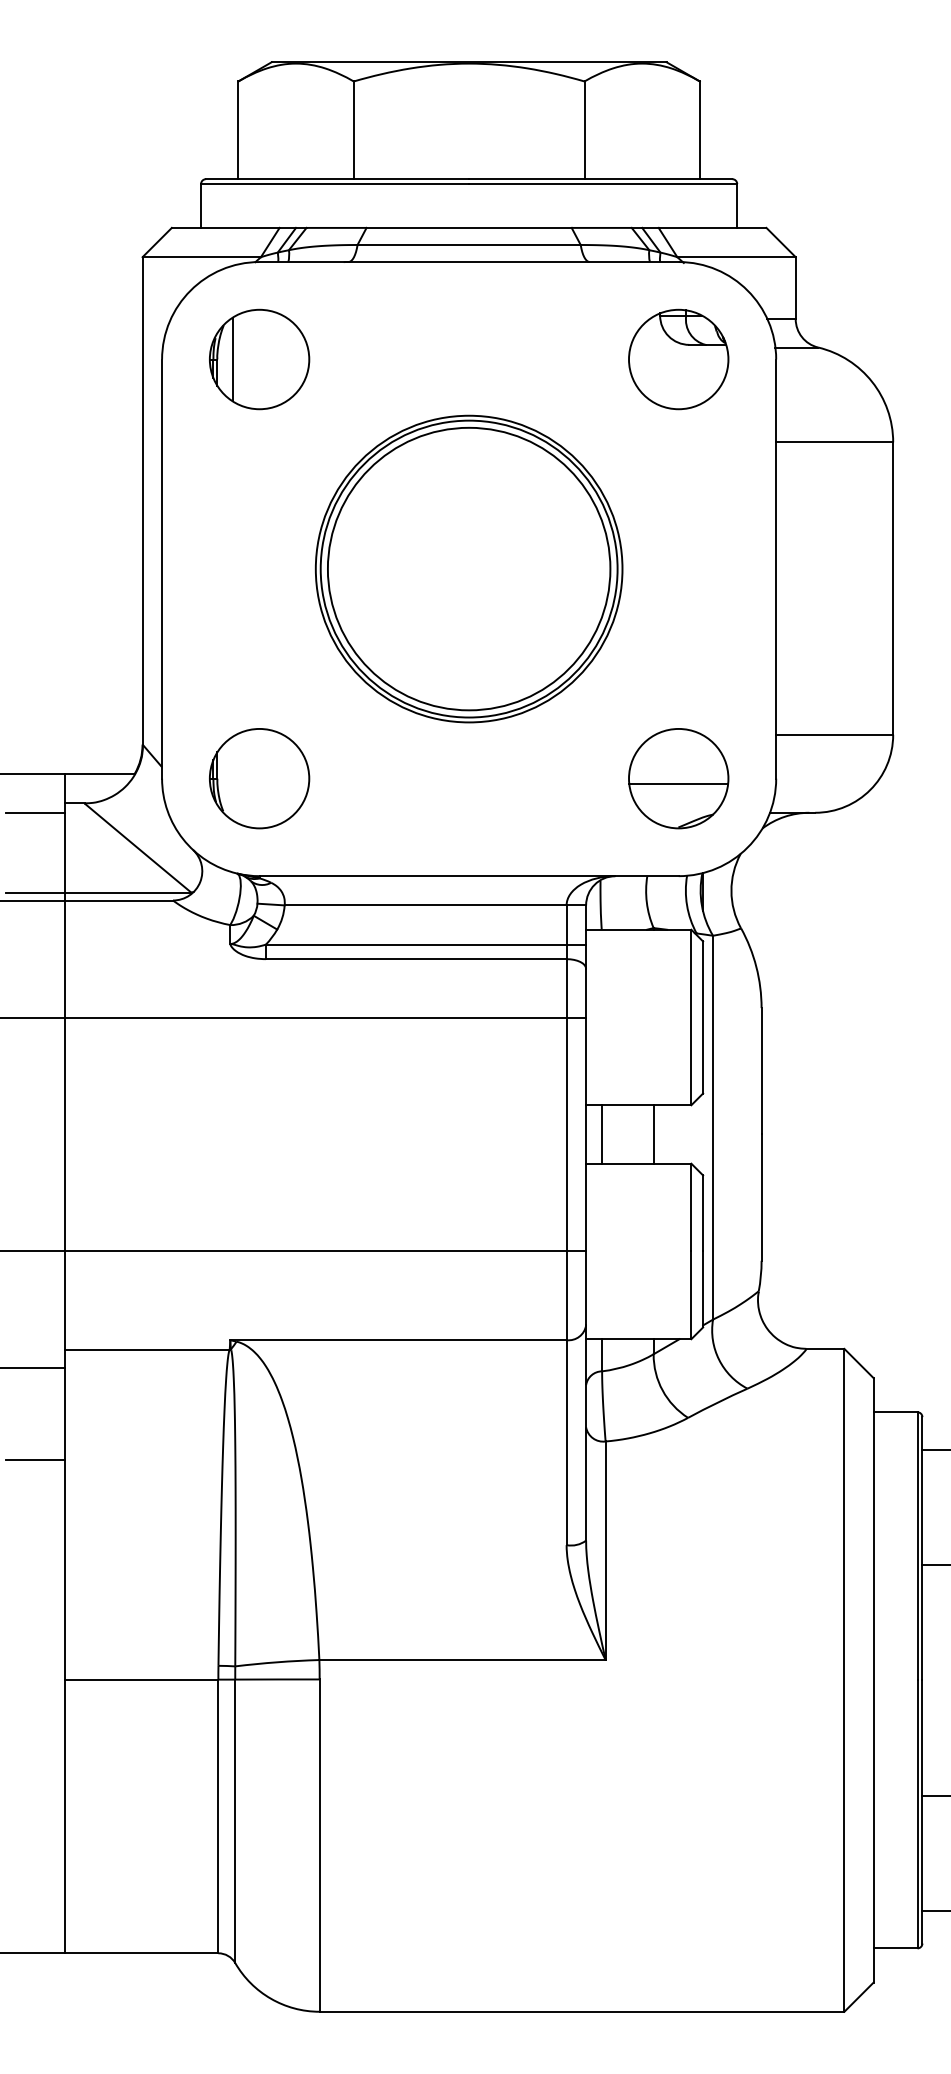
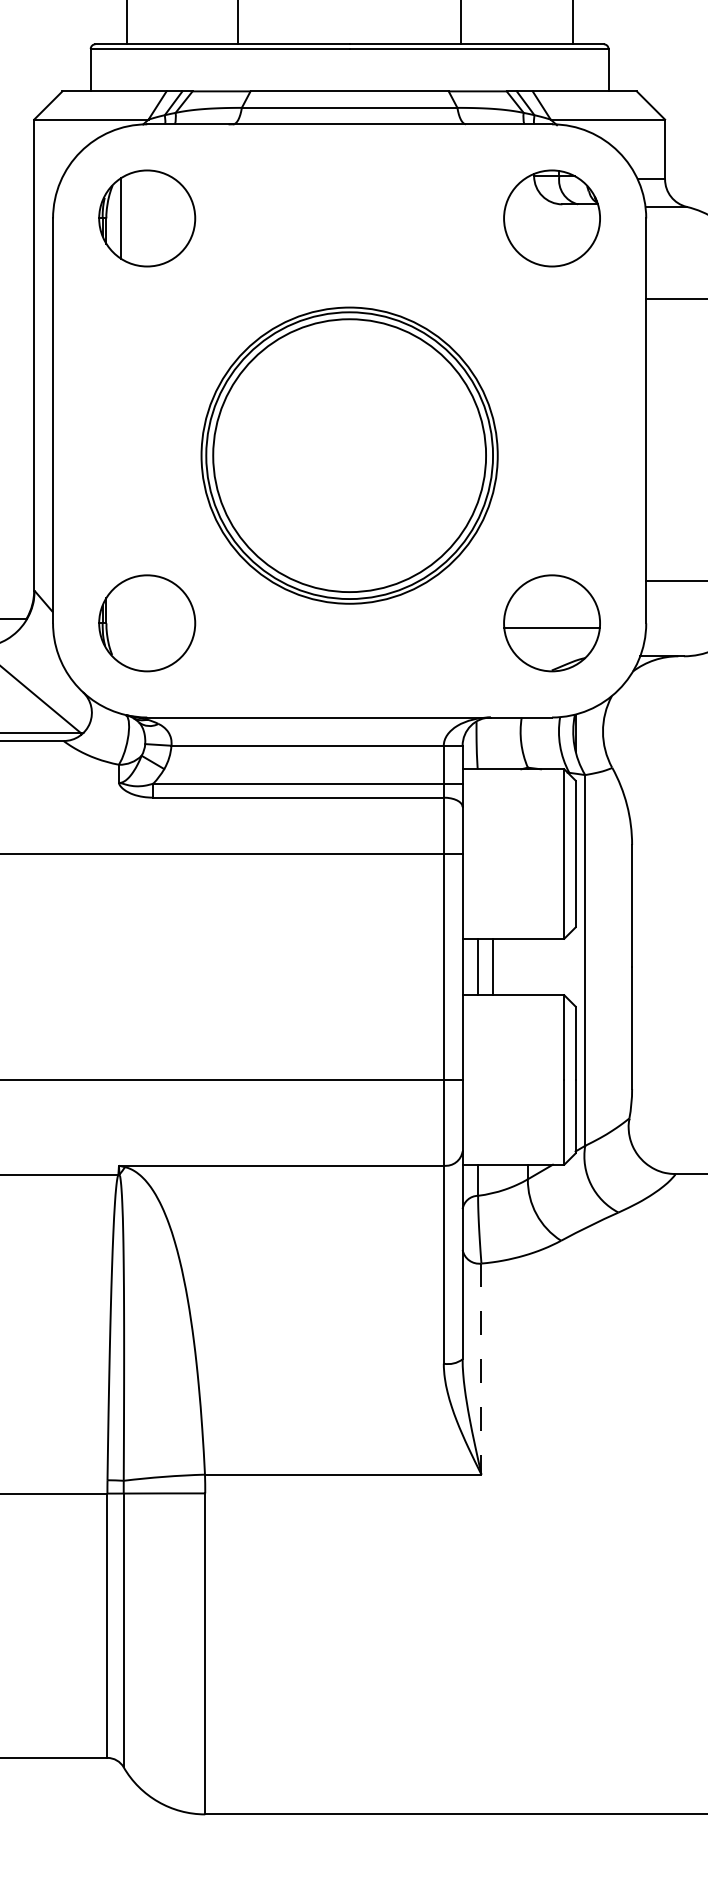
part: (468, 568) -> (349, 455), moved
line: (653, 1134) -> (492, 967), moved
line: (605, 1551) -> (481, 1369), solid -> dashed

